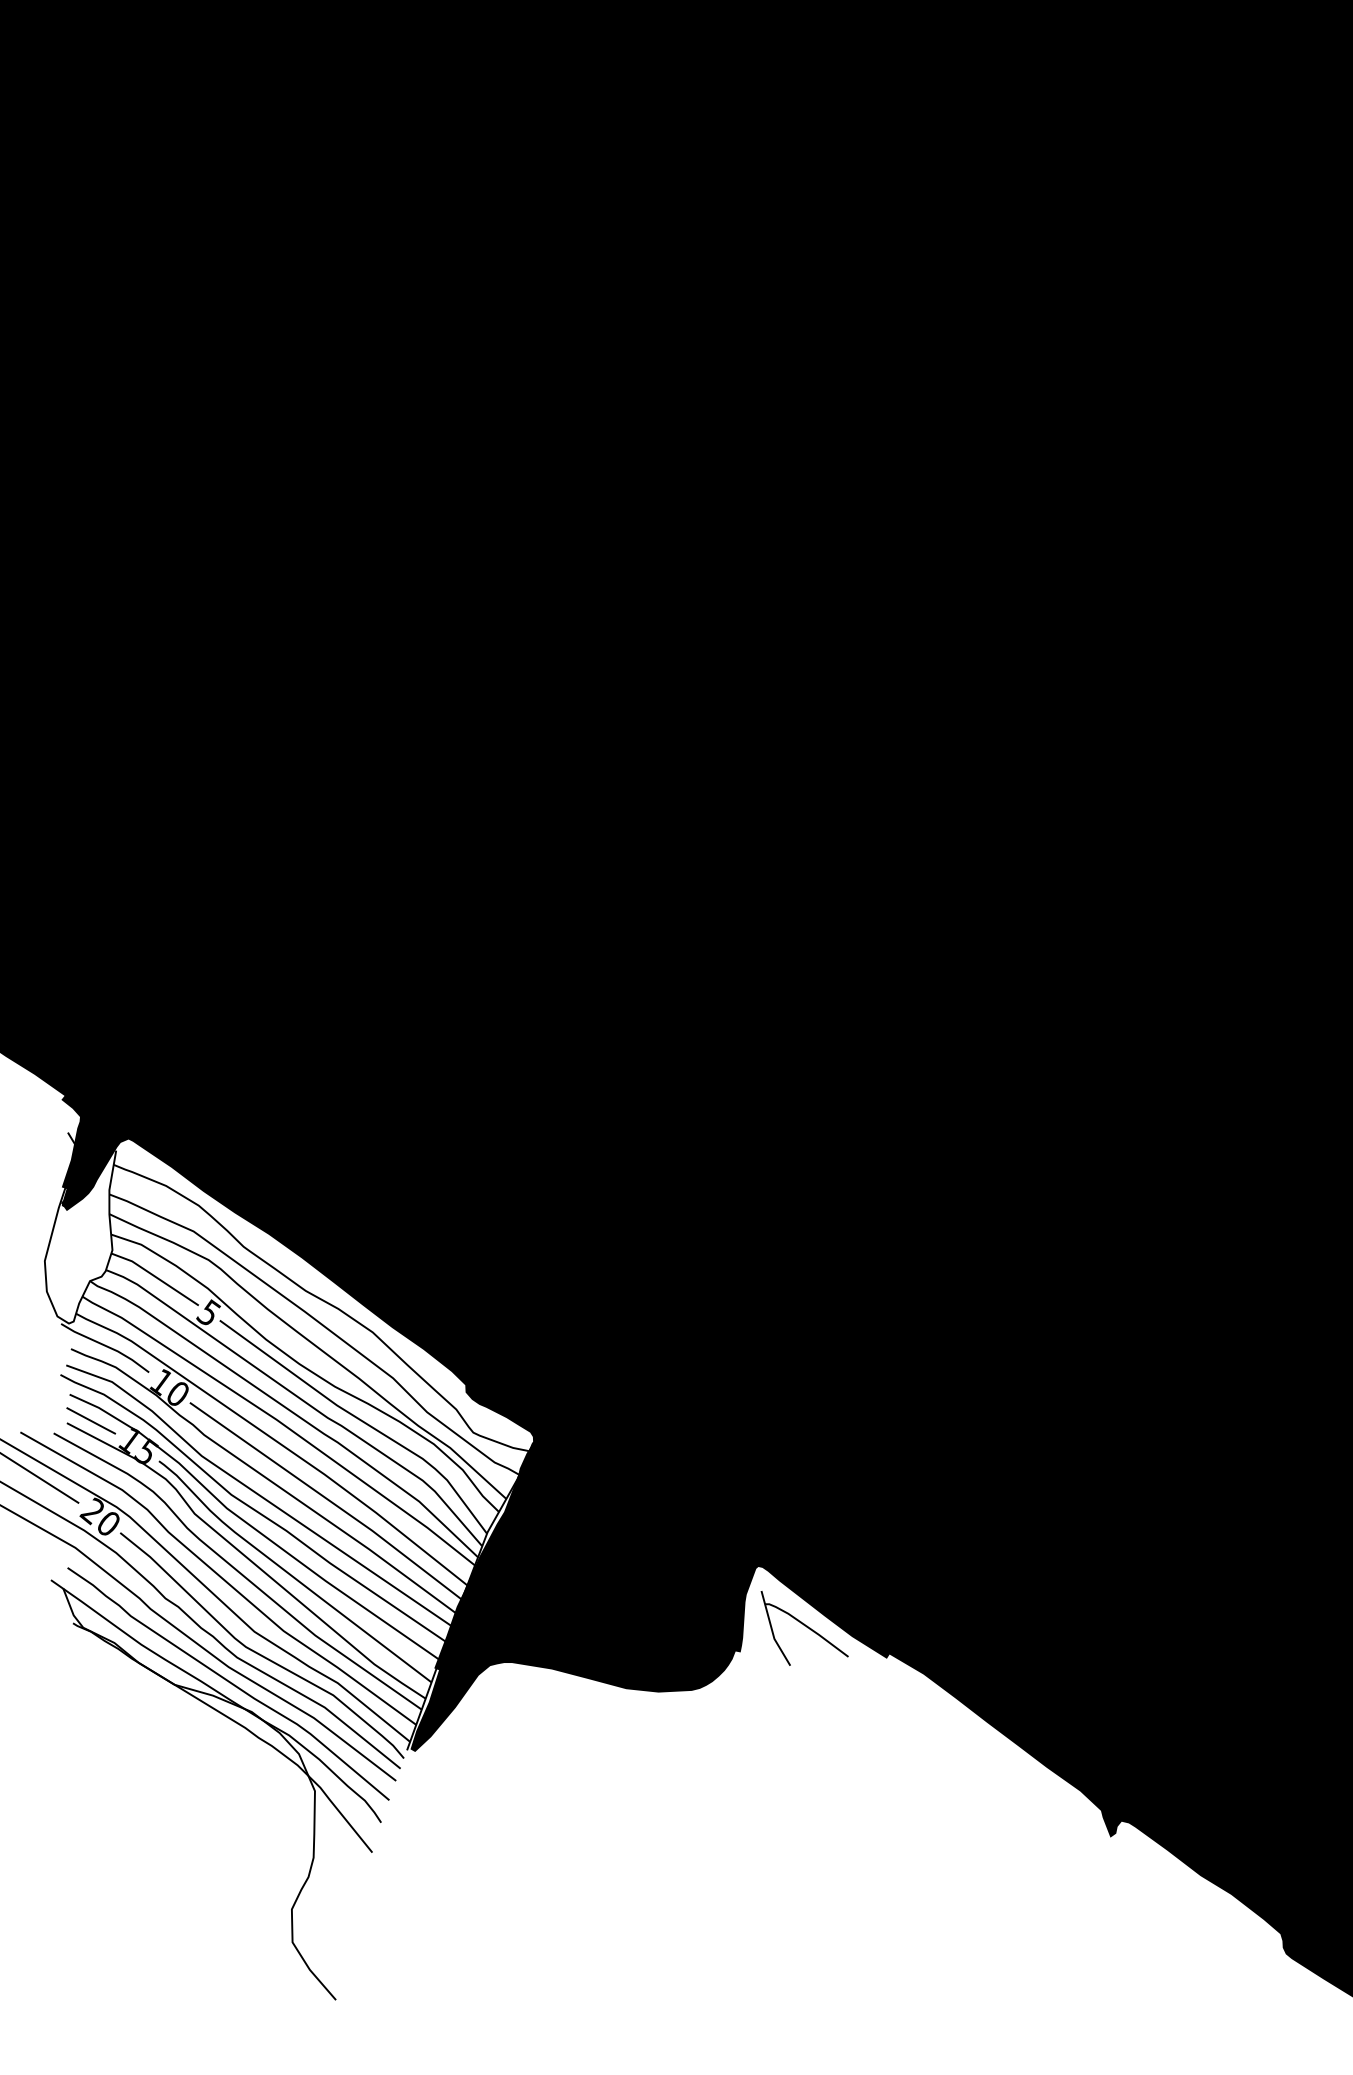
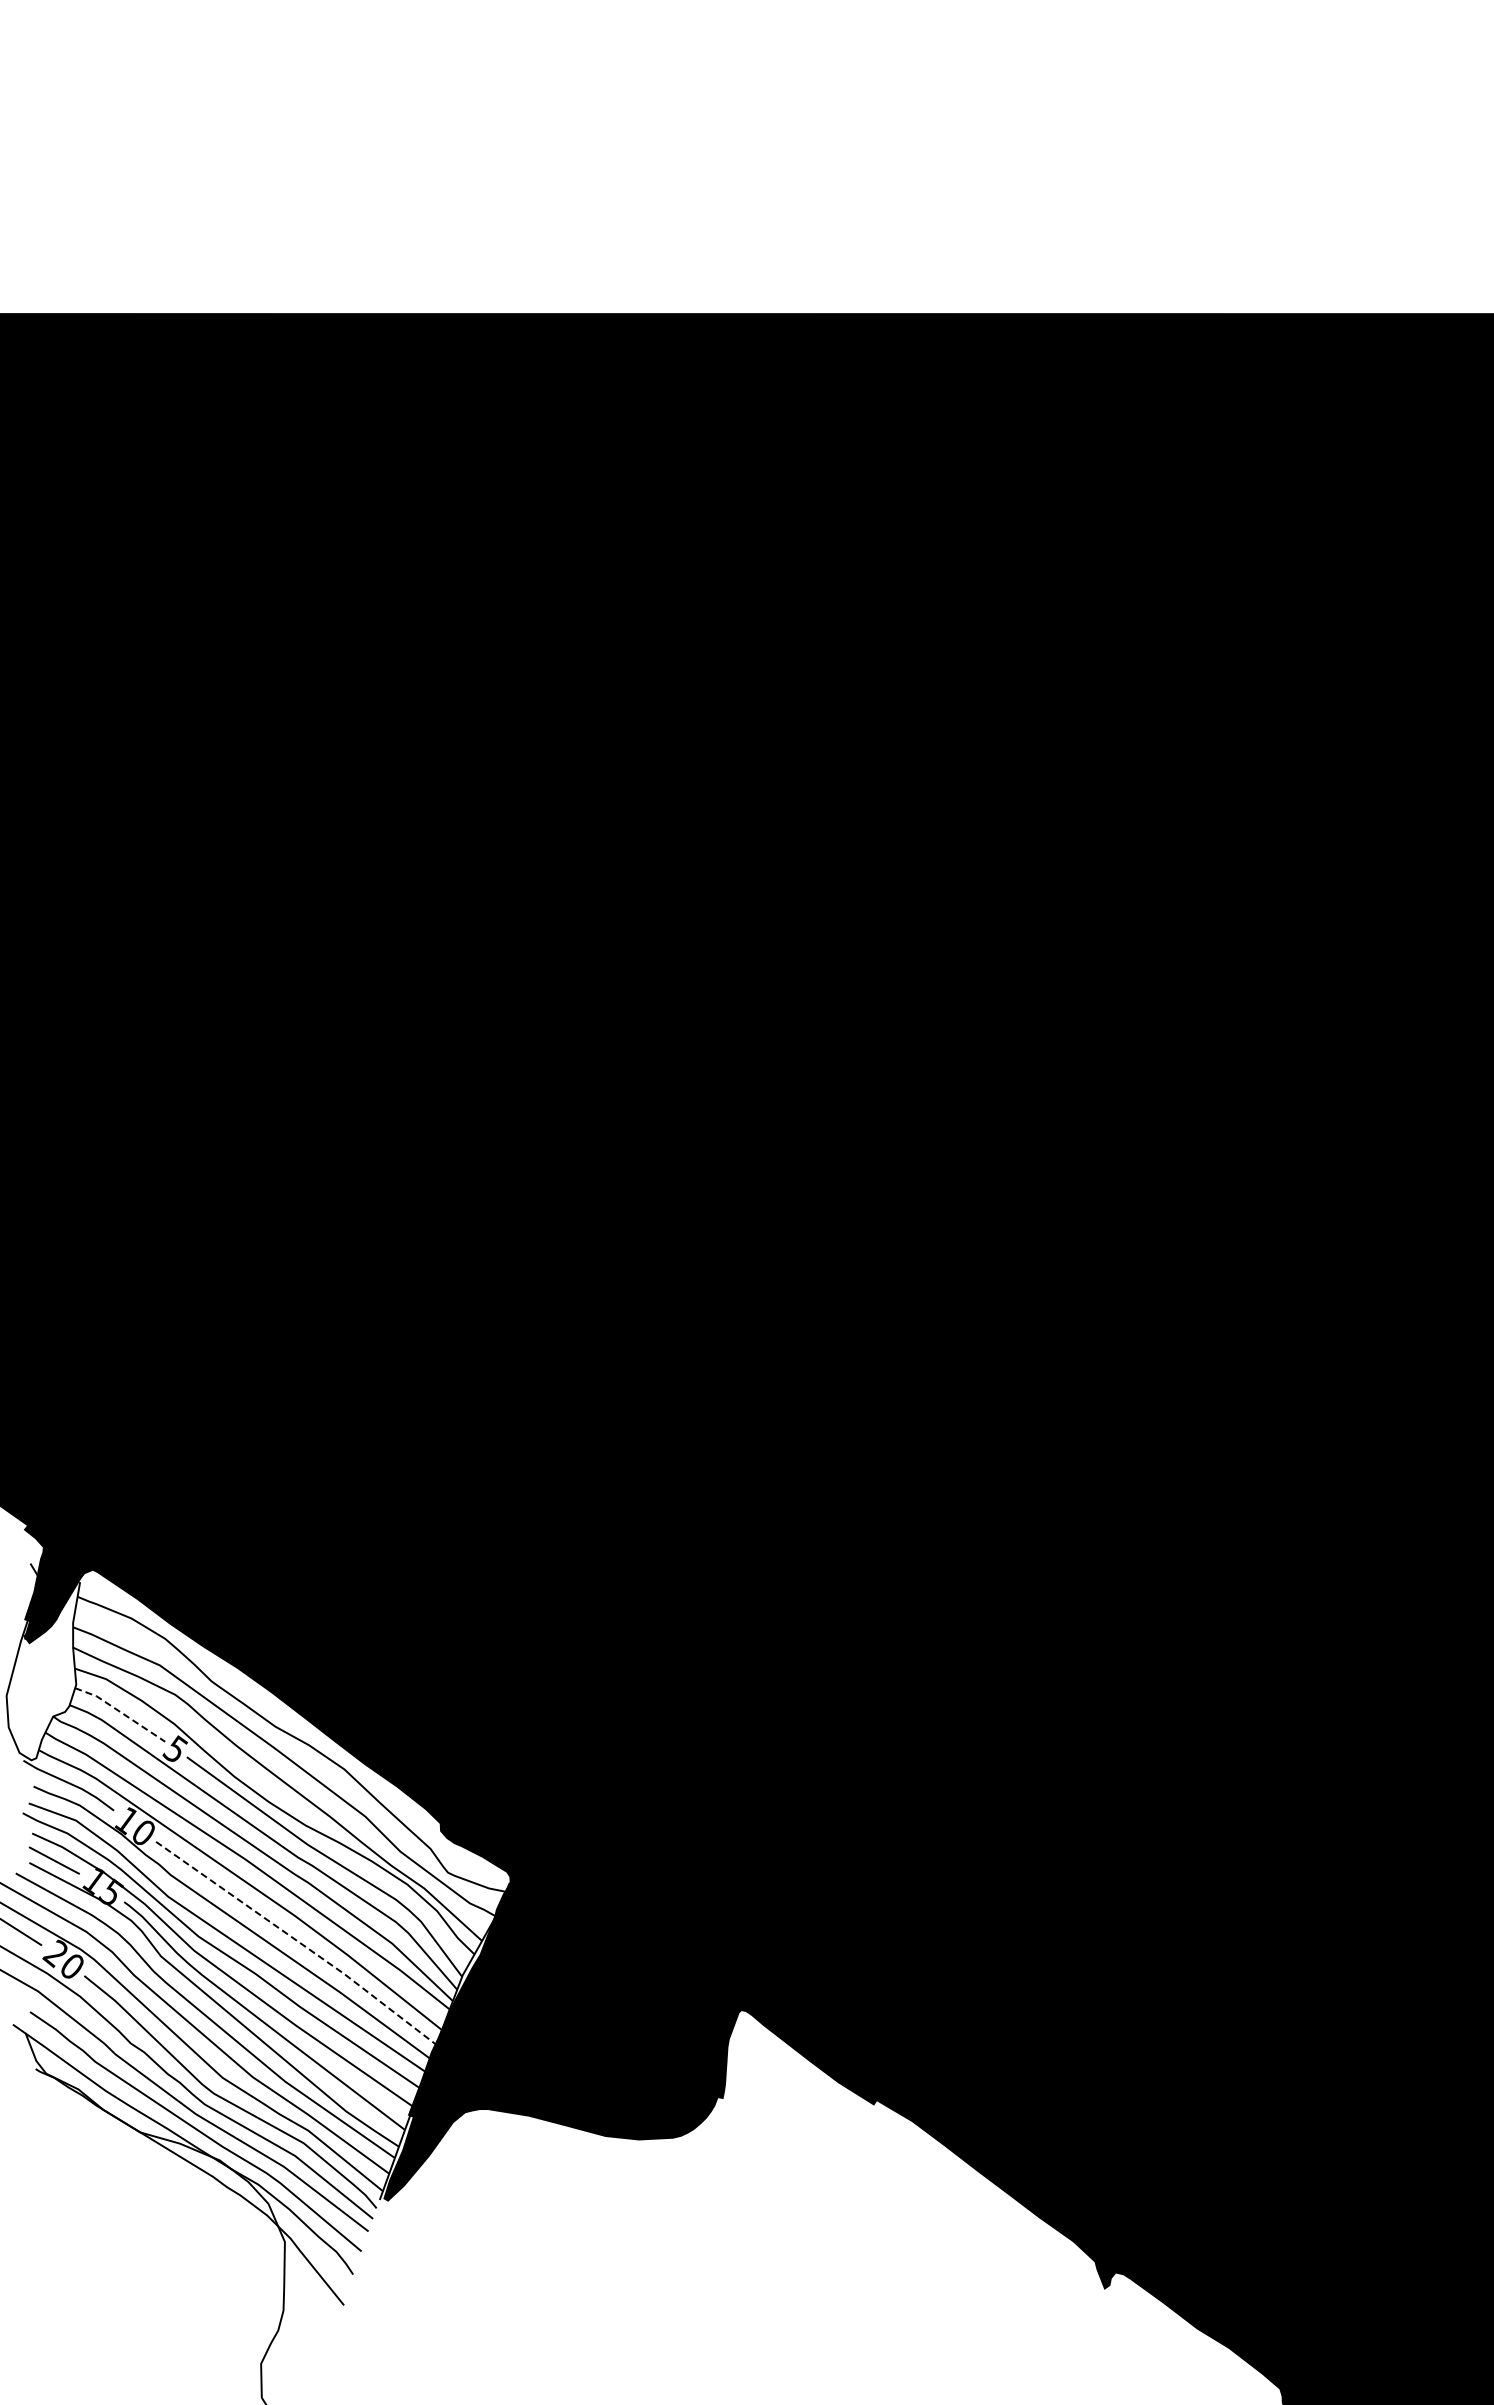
line: (156, 1277) -> (121, 1712), solid -> dashed
line: (328, 1499) -> (298, 1941), solid -> dashed
part: (804, 1627) -> (789, 2073), removed

